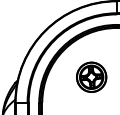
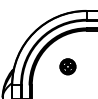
part: (91, 76) -> (67, 66), size x0.7

